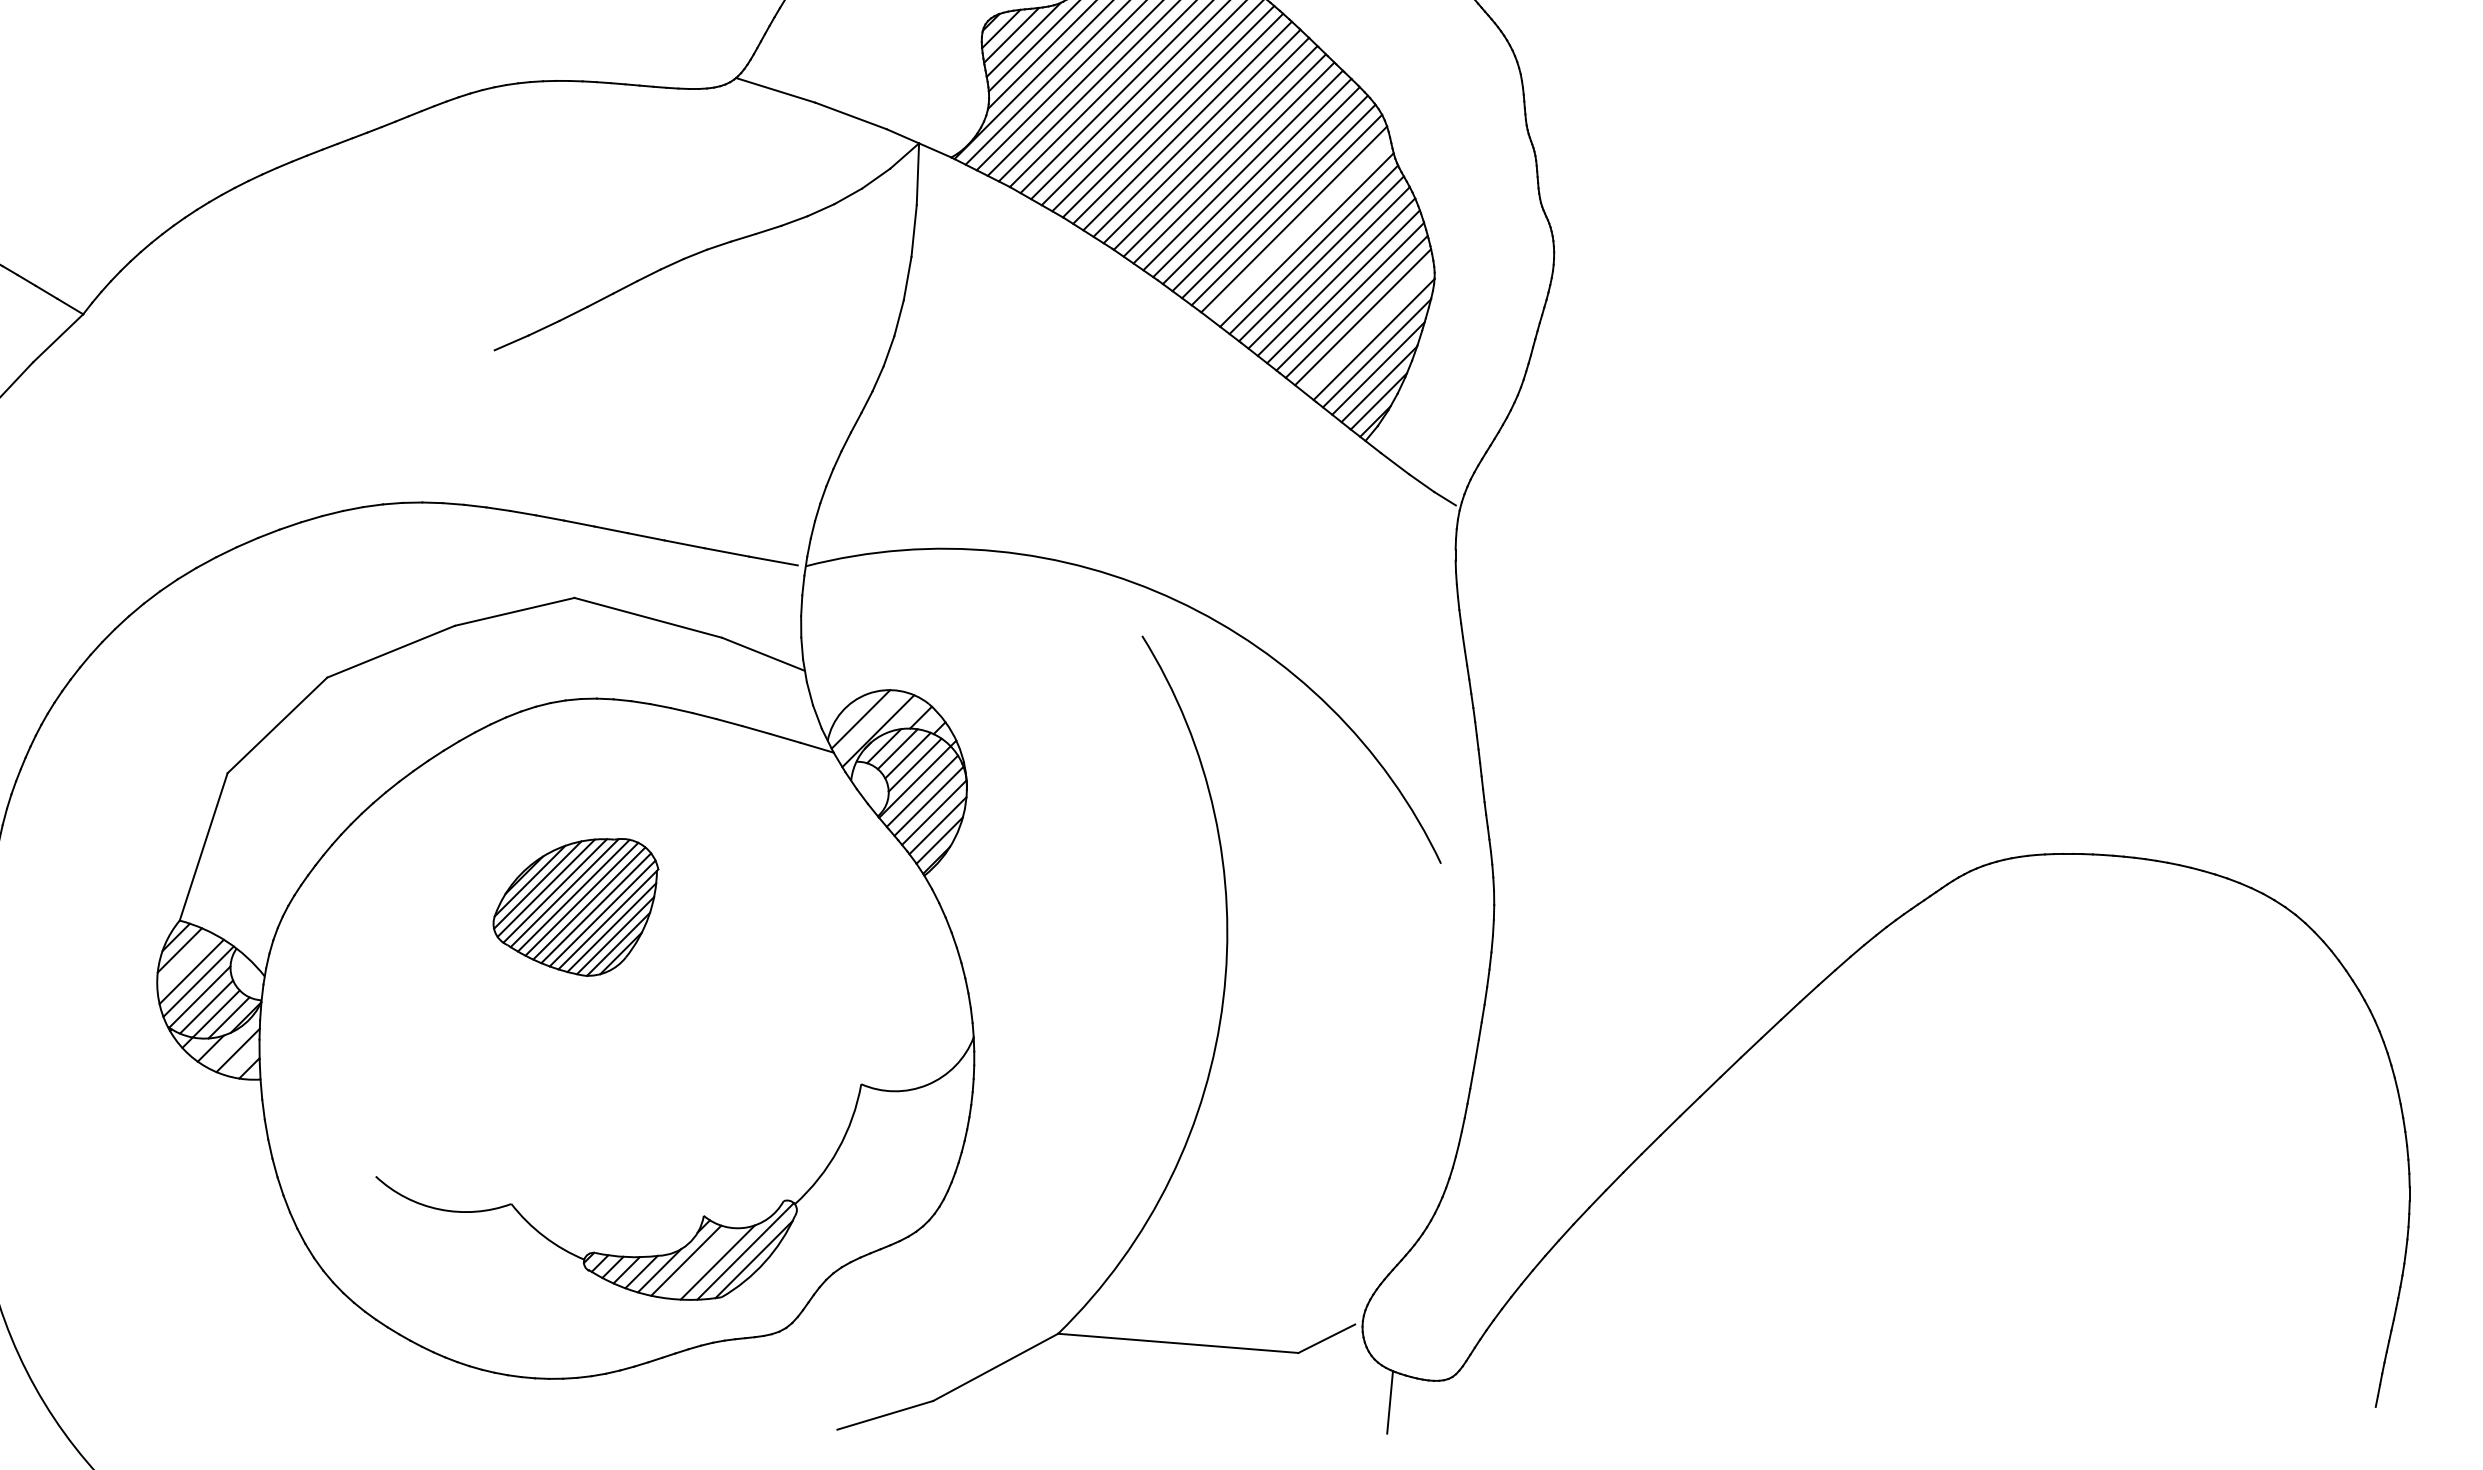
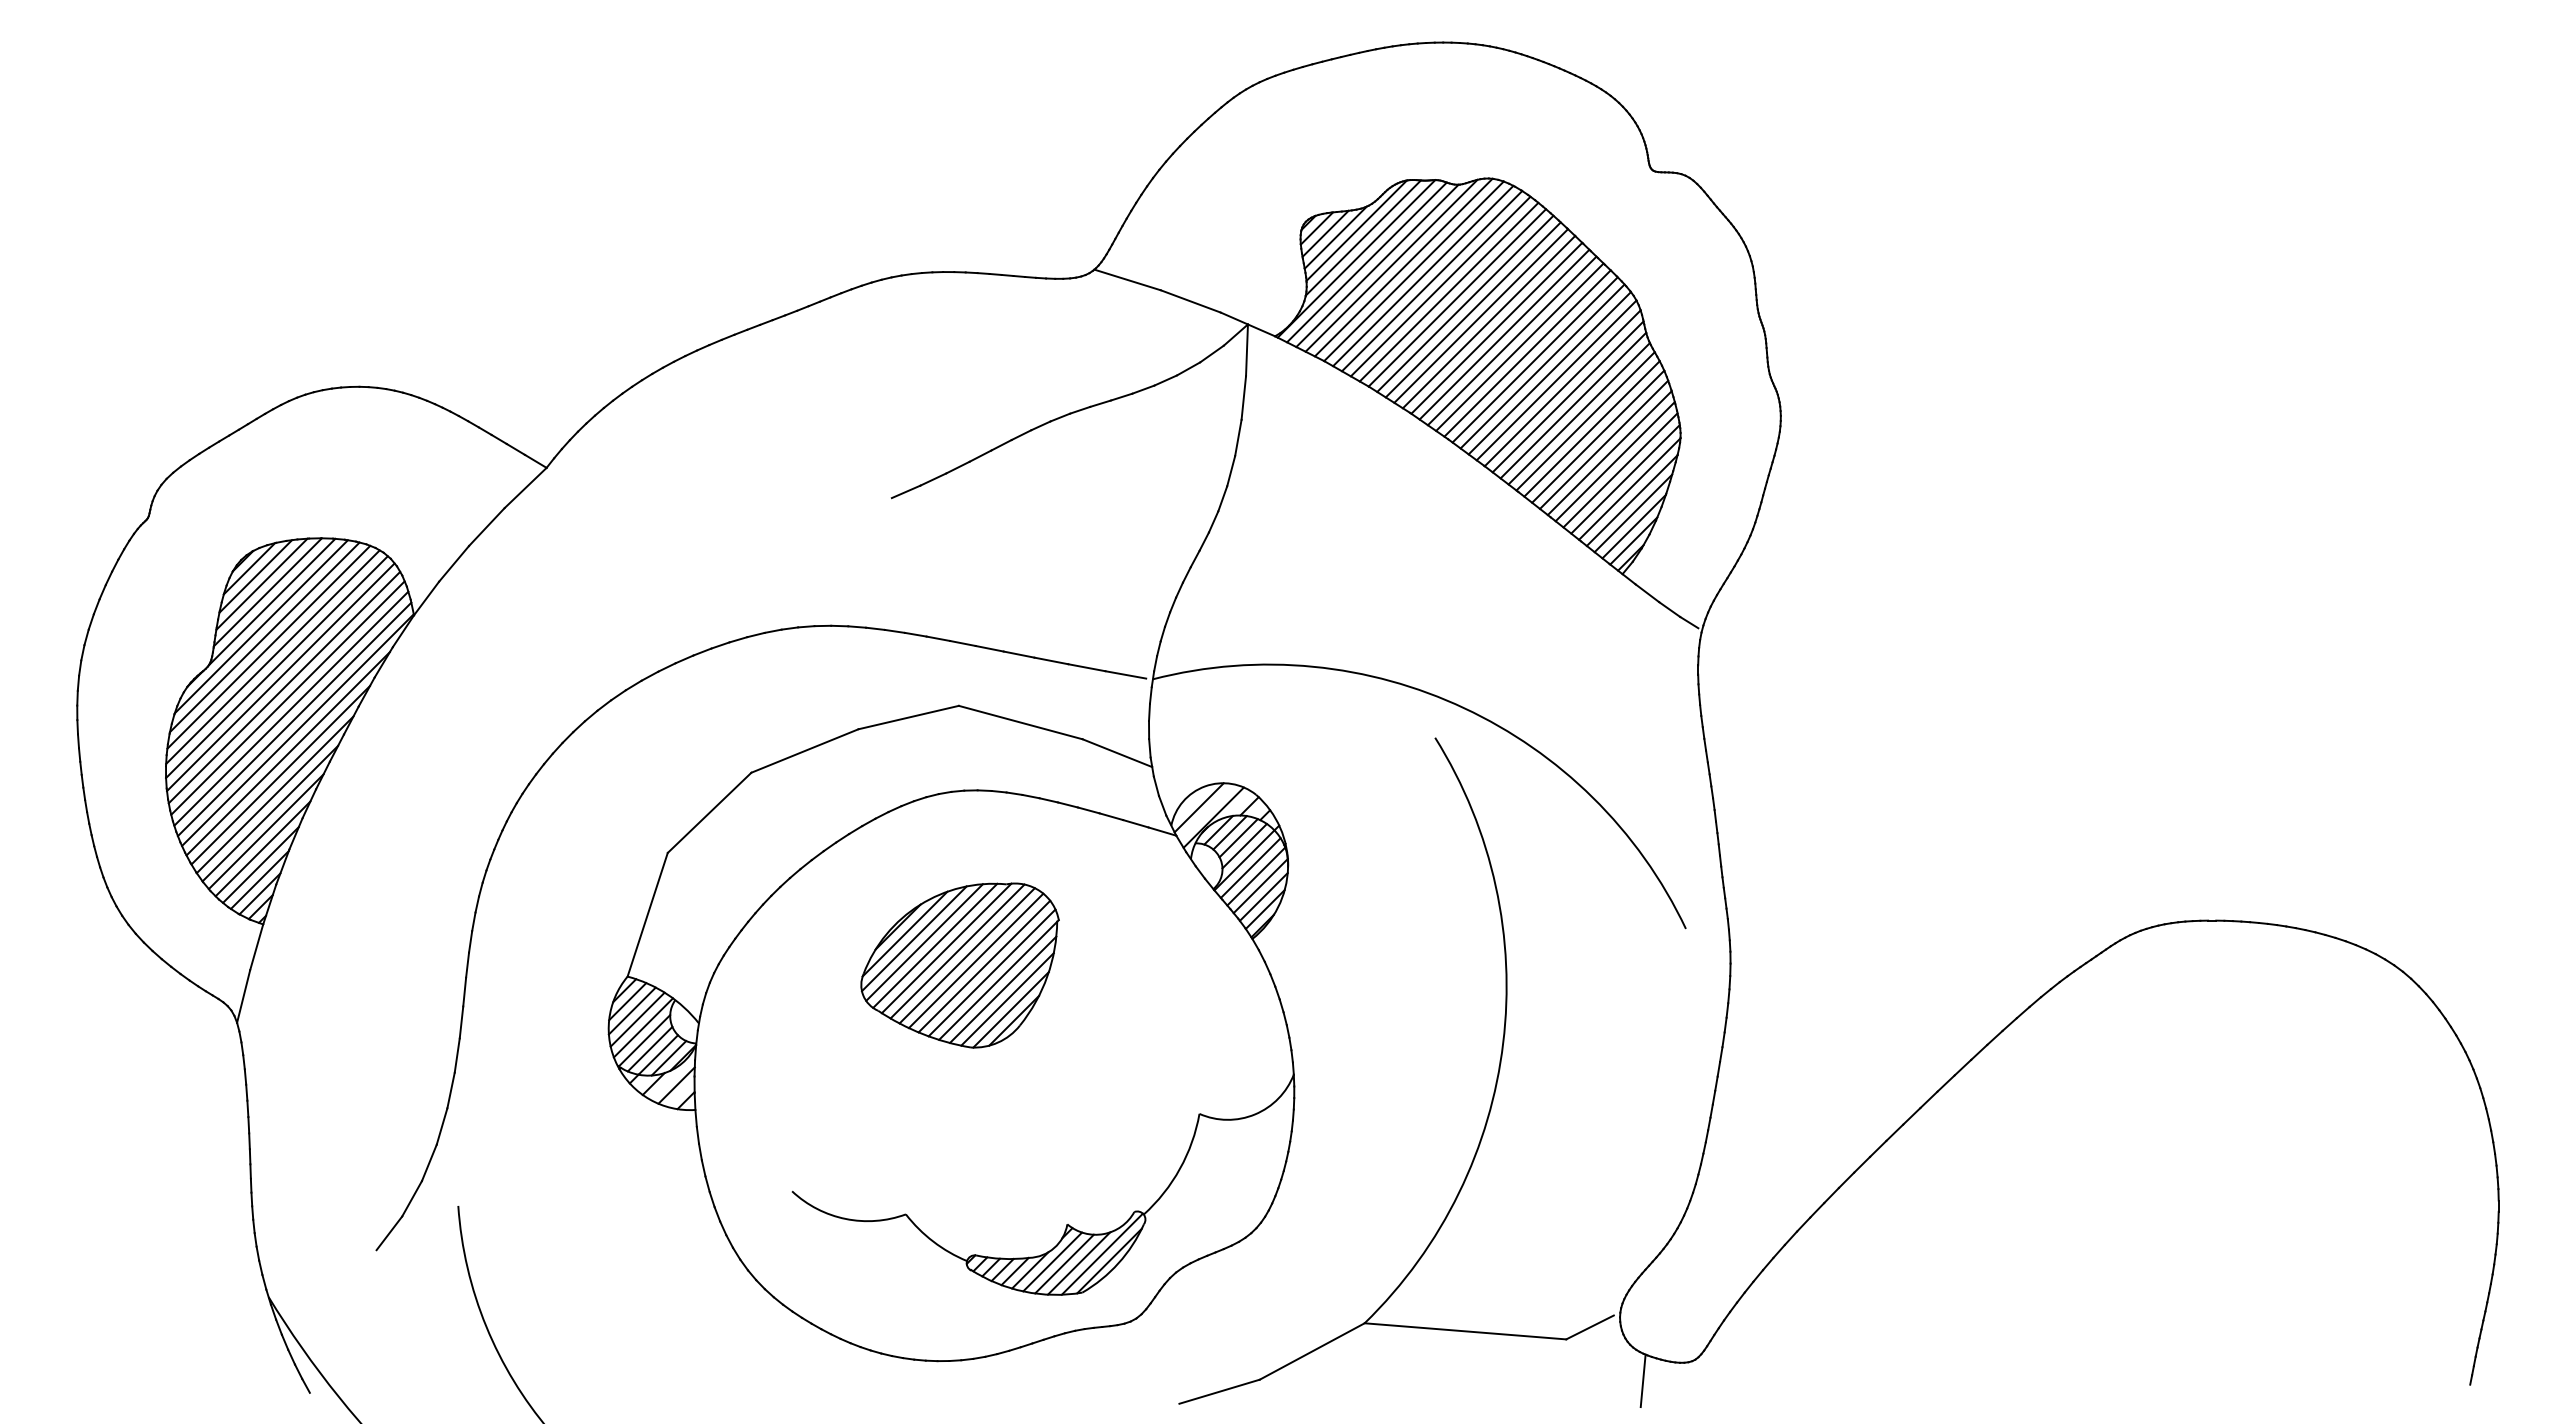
line: (1299, 229) -> (1567, 396), added
line: (1369, 328) -> (1625, 479), added
part: (575, 907) -> (959, 965), size x1.43
line: (184, 960) -> (631, 1010), added
line: (700, 1262) -> (1064, 1263), added

